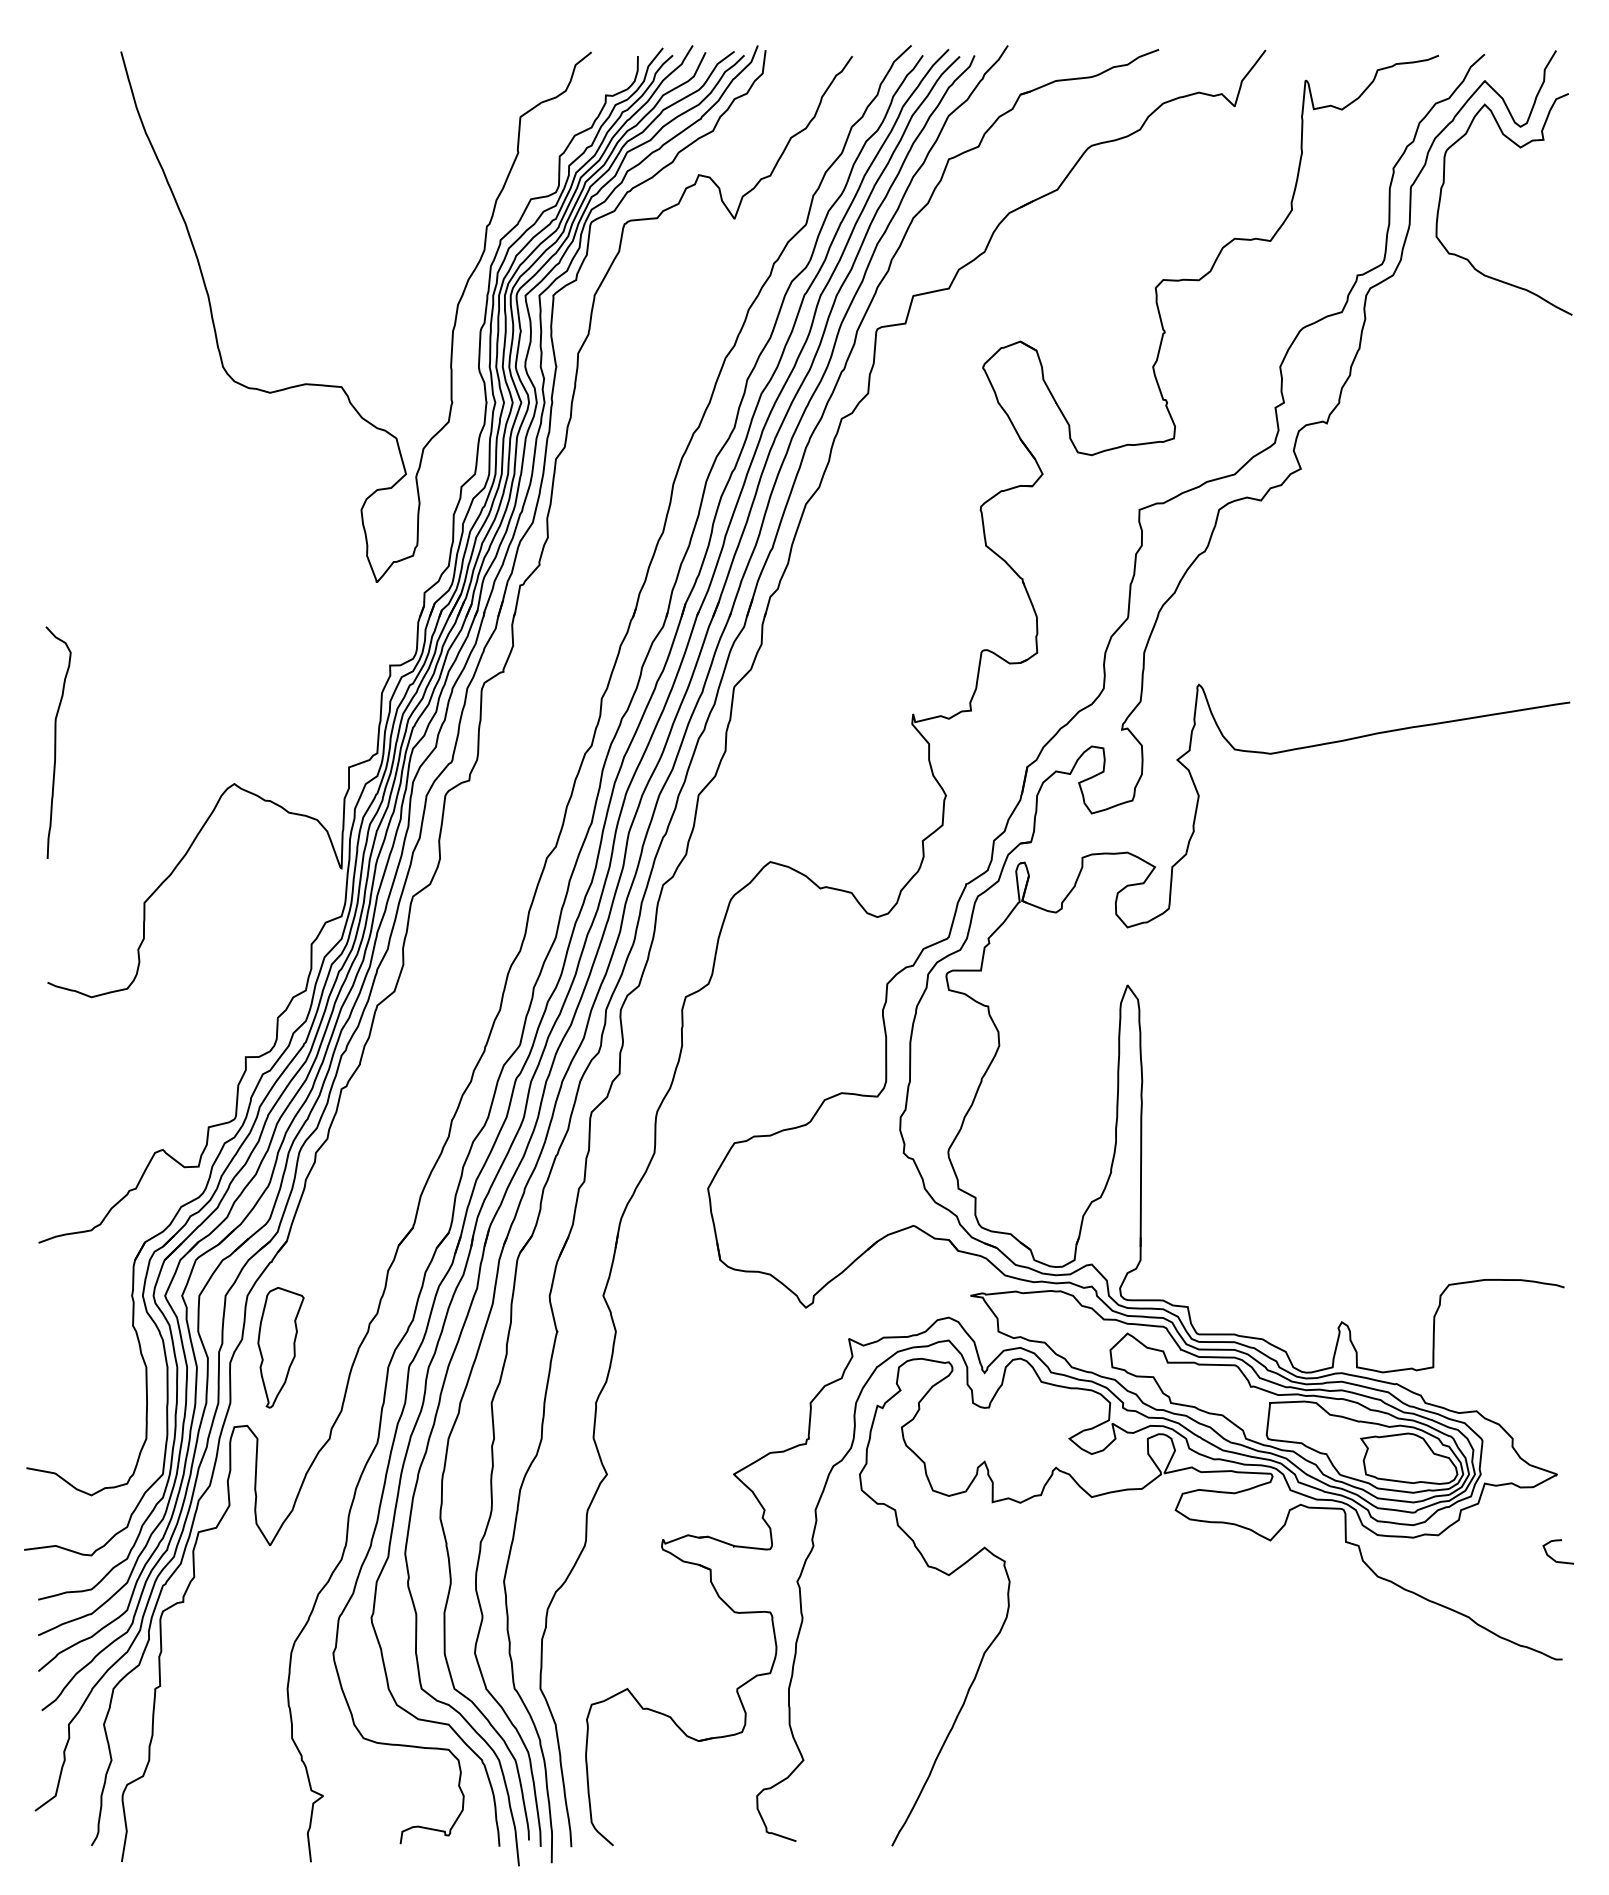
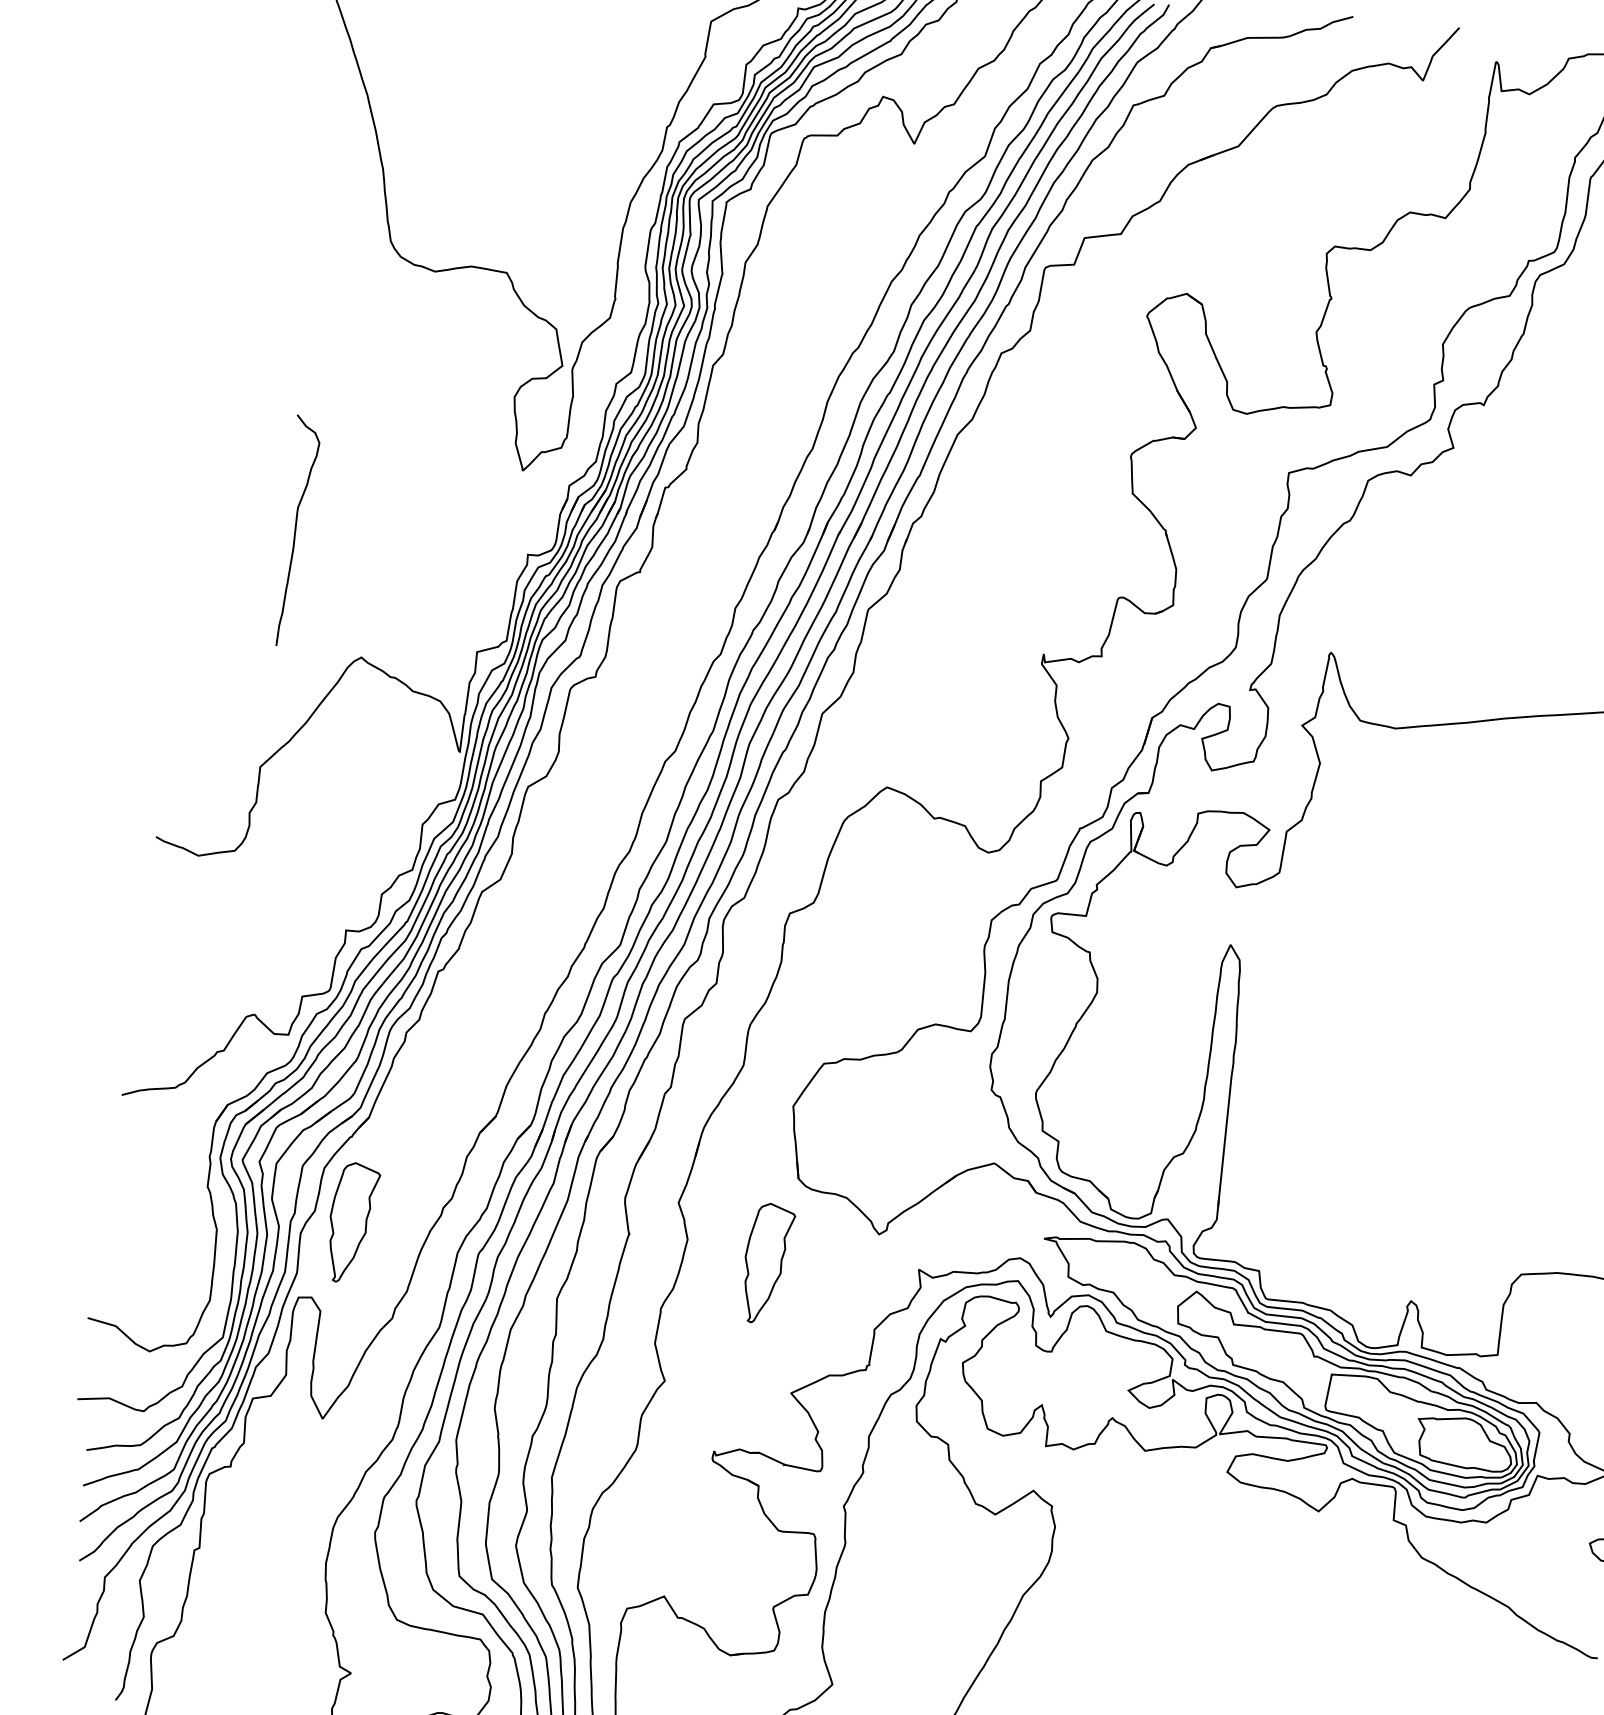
curve: (56, 742) -> (296, 531), moved
part: (697, 1347) -> (767, 1263), added

